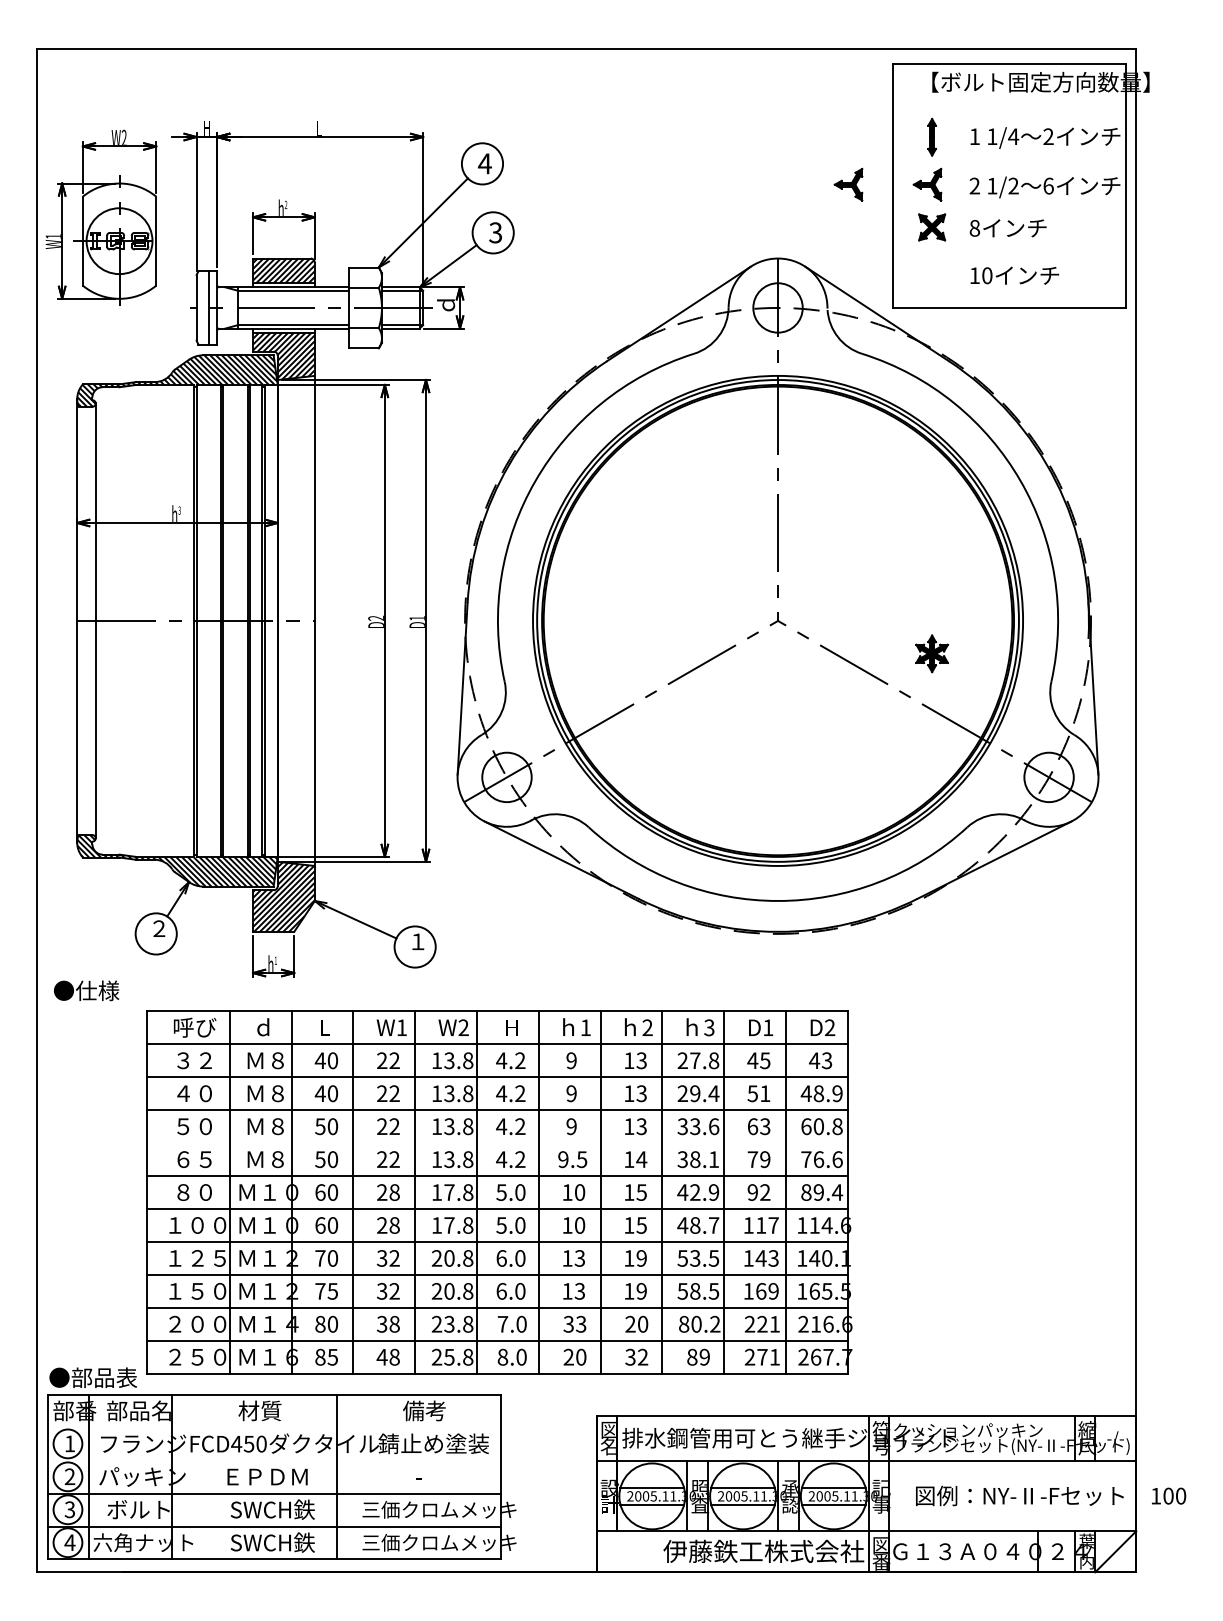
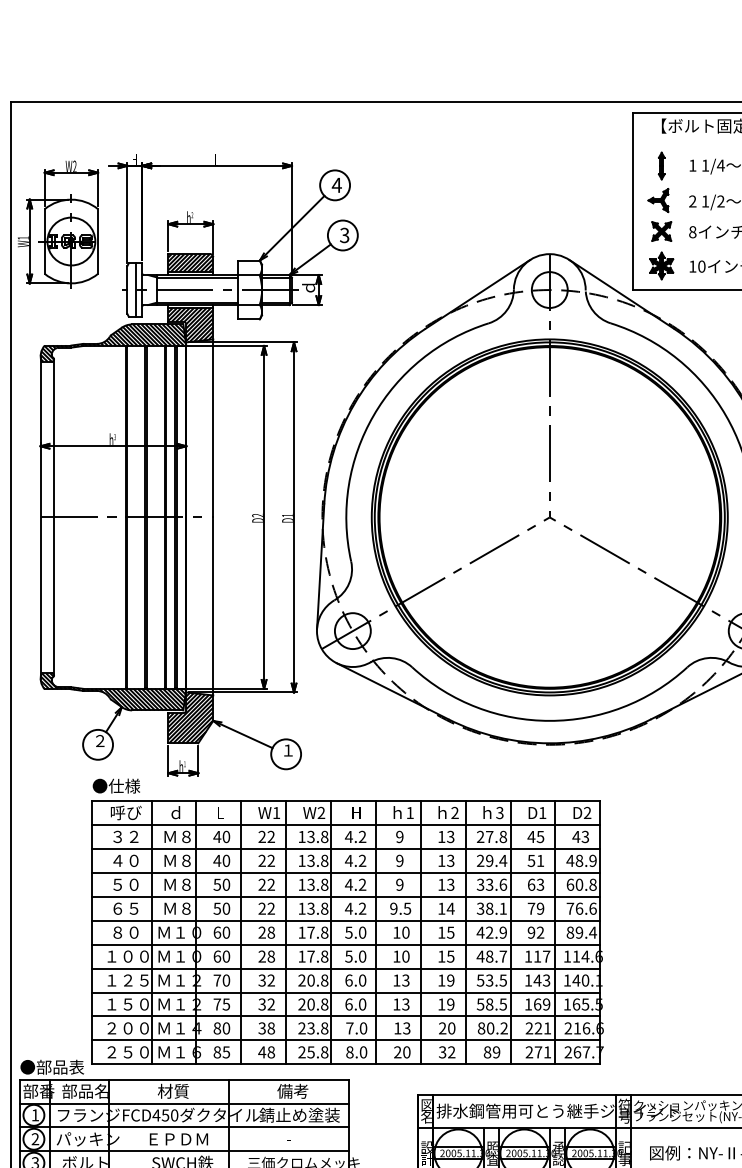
part: (848, 184) -> (600, 200), removed
part: (931, 653) -> (661, 265), moved
text: (86, 990) -> (116, 785), moved
line: (497, 1143) -> (345, 897), added
text: (568, 1323) -> (397, 1027), 33 -> 13
line: (274, 1427) -> (183, 1103), added
line: (274, 1460) -> (183, 1127), added

